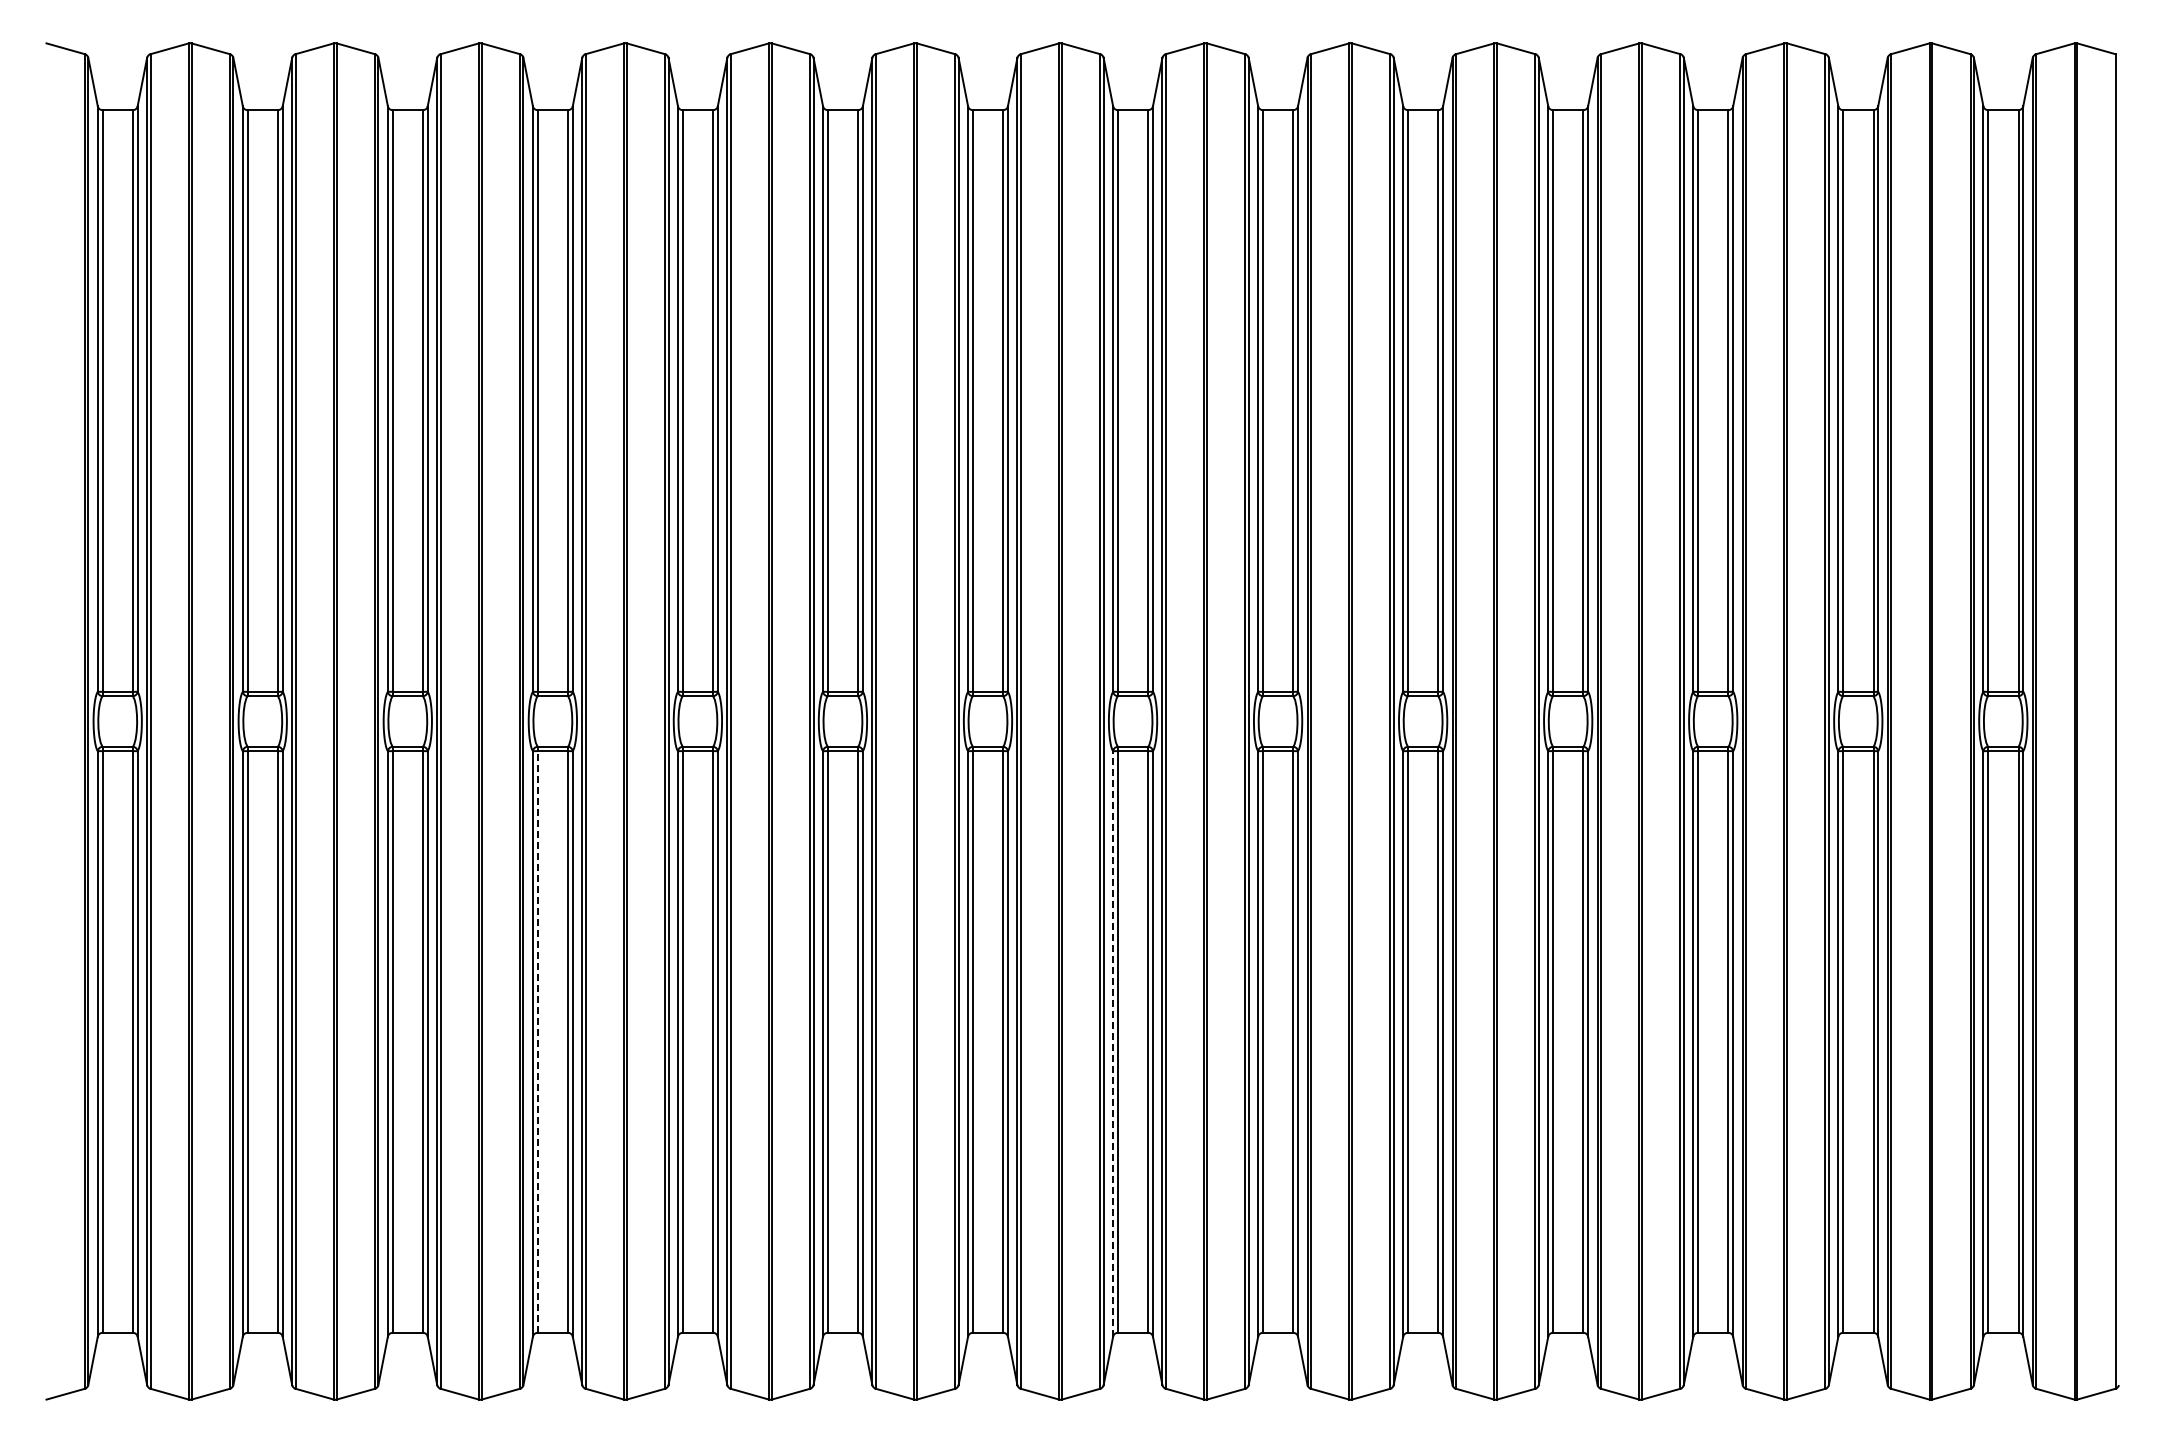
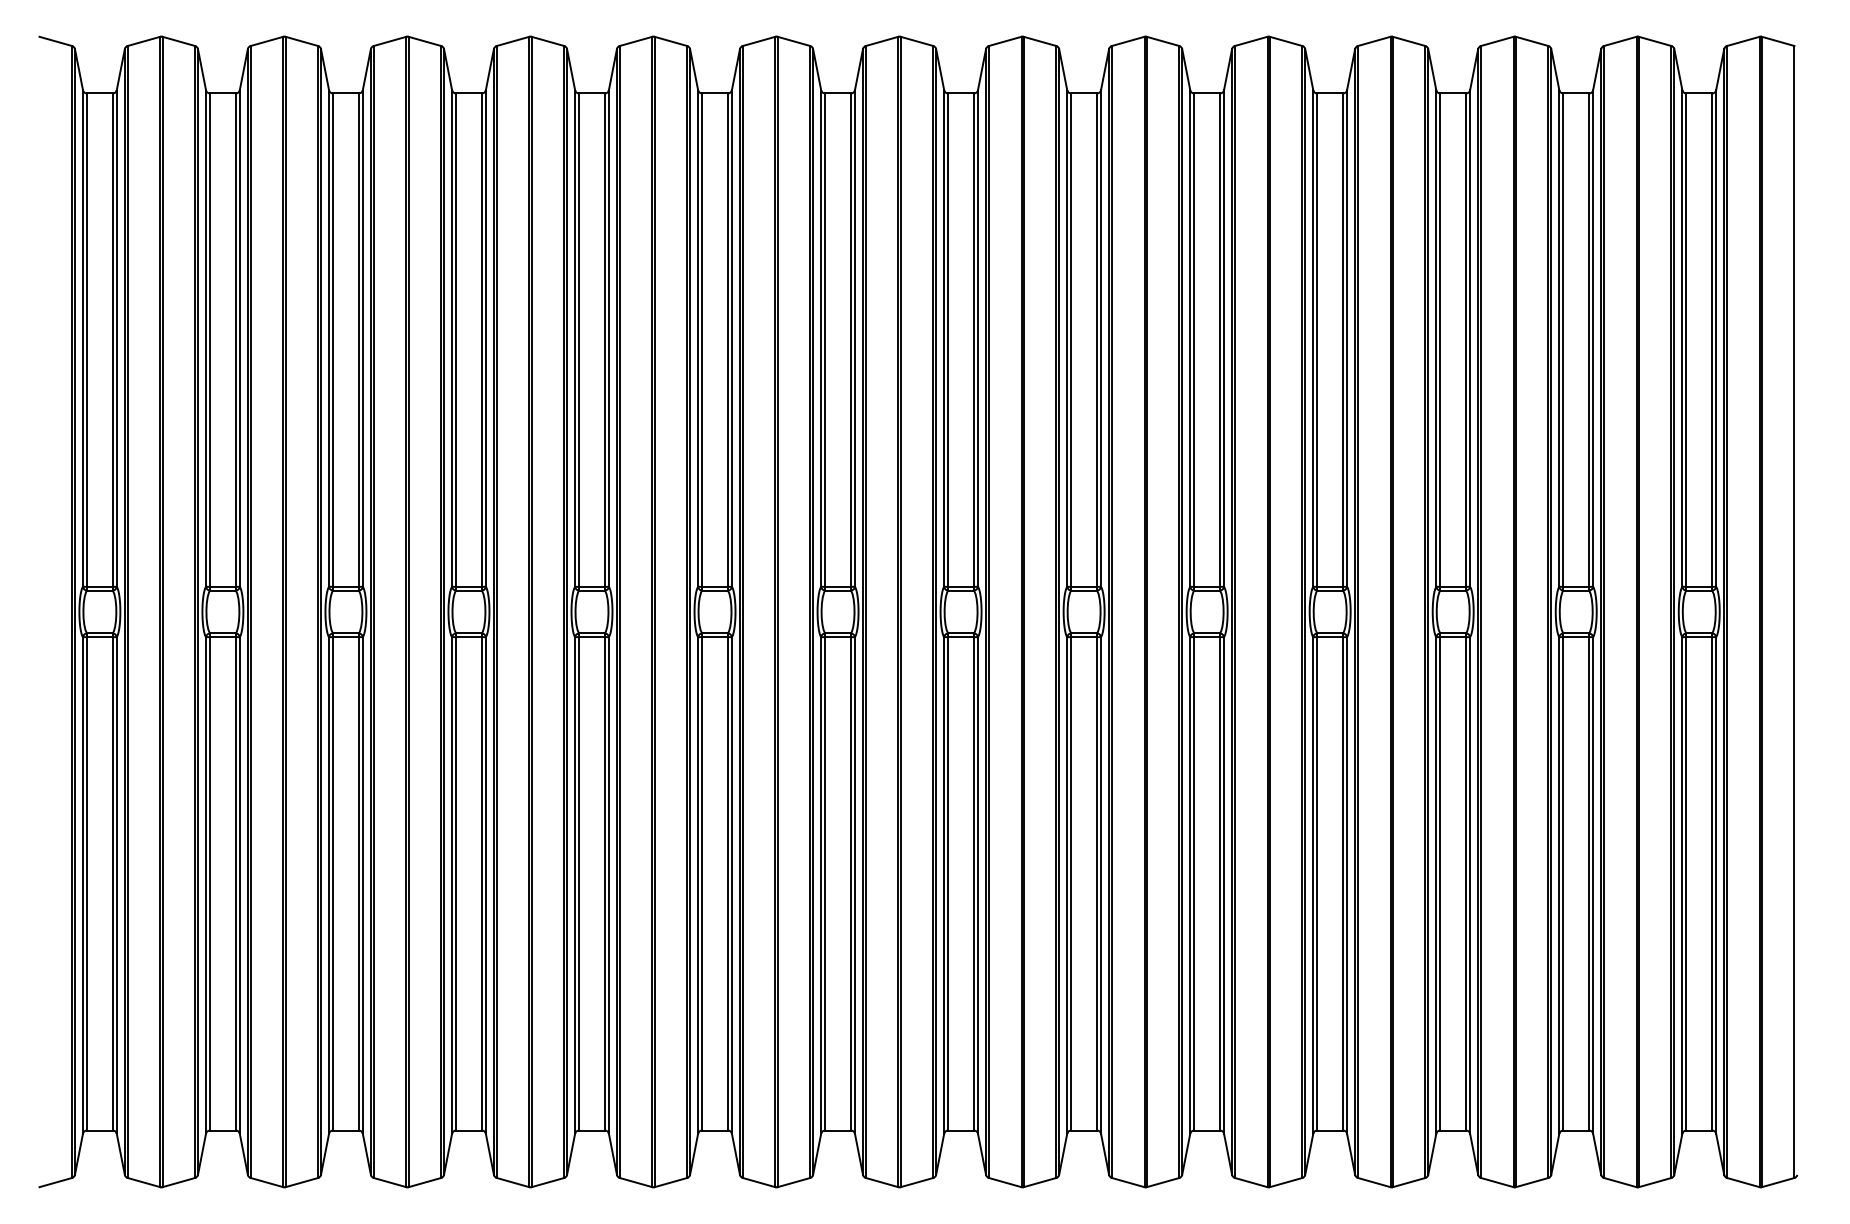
line: (537, 1042) -> (455, 884), dashed -> solid
line: (1113, 1044) -> (944, 885), dashed -> solid

